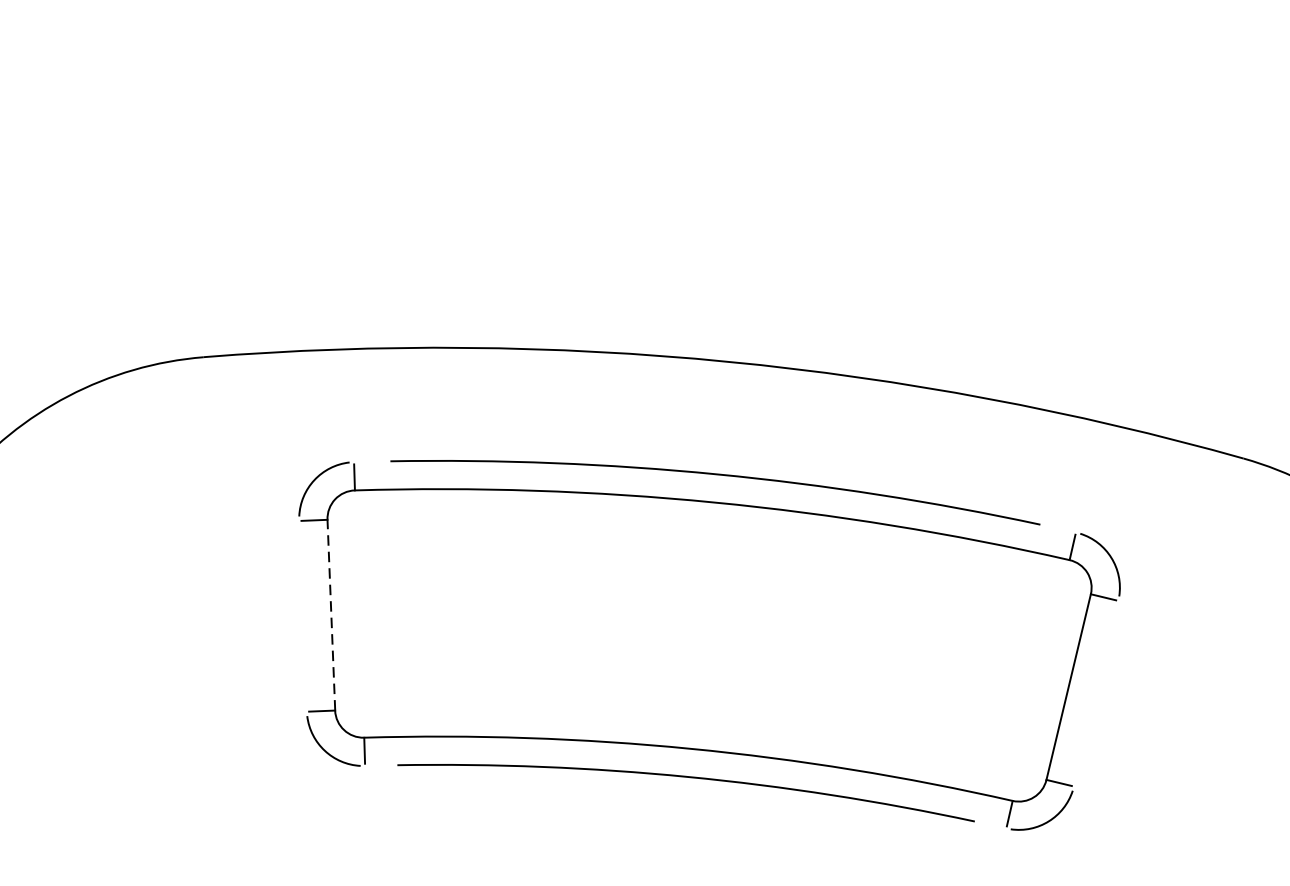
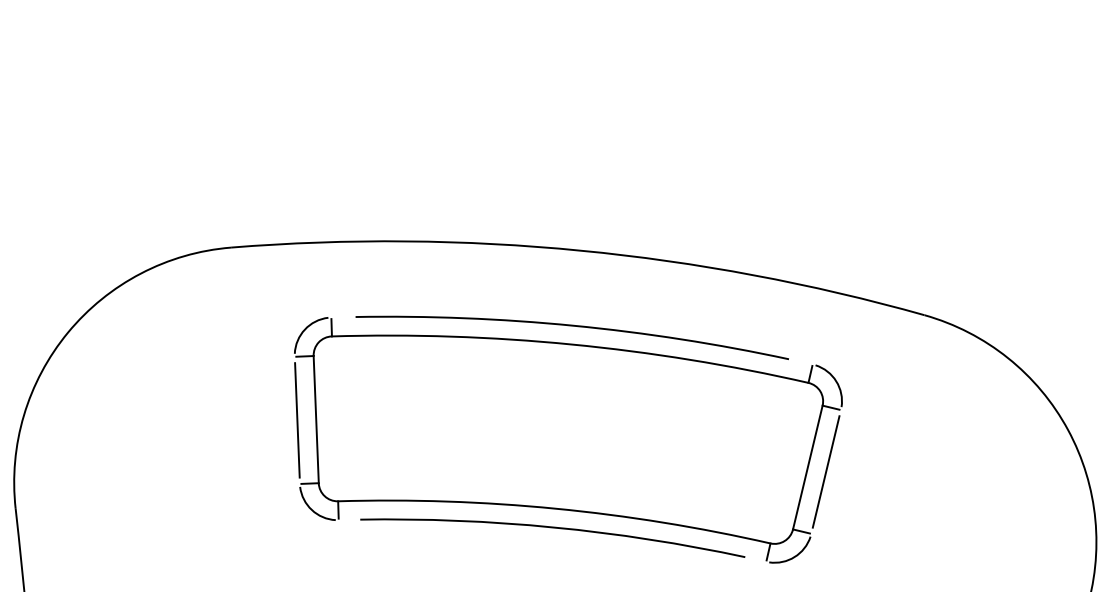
line: (331, 615) -> (316, 419), dashed -> solid
line: (303, 616) -> (297, 420), added
line: (1095, 693) -> (825, 471), added

